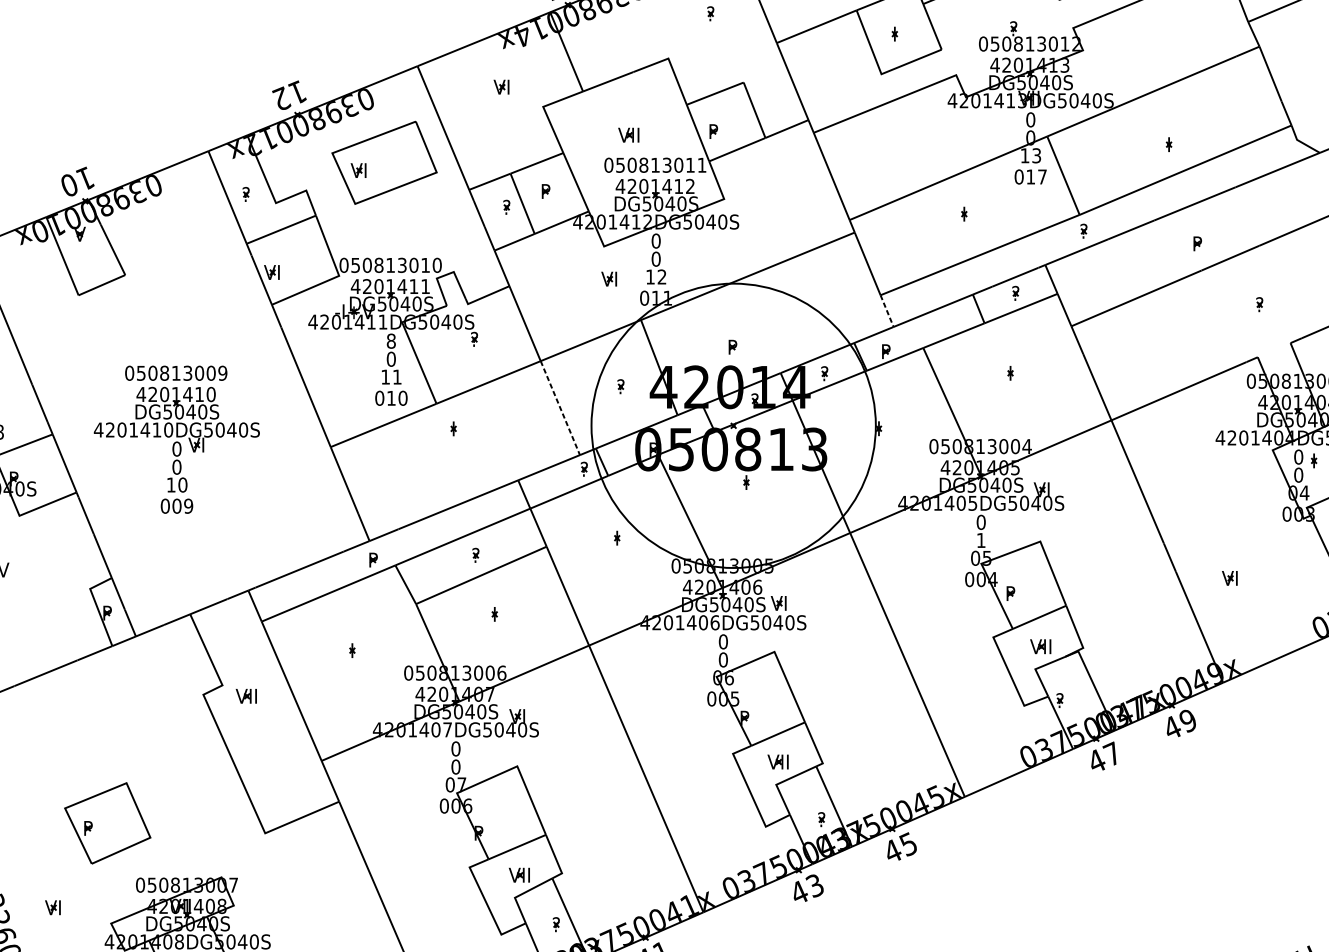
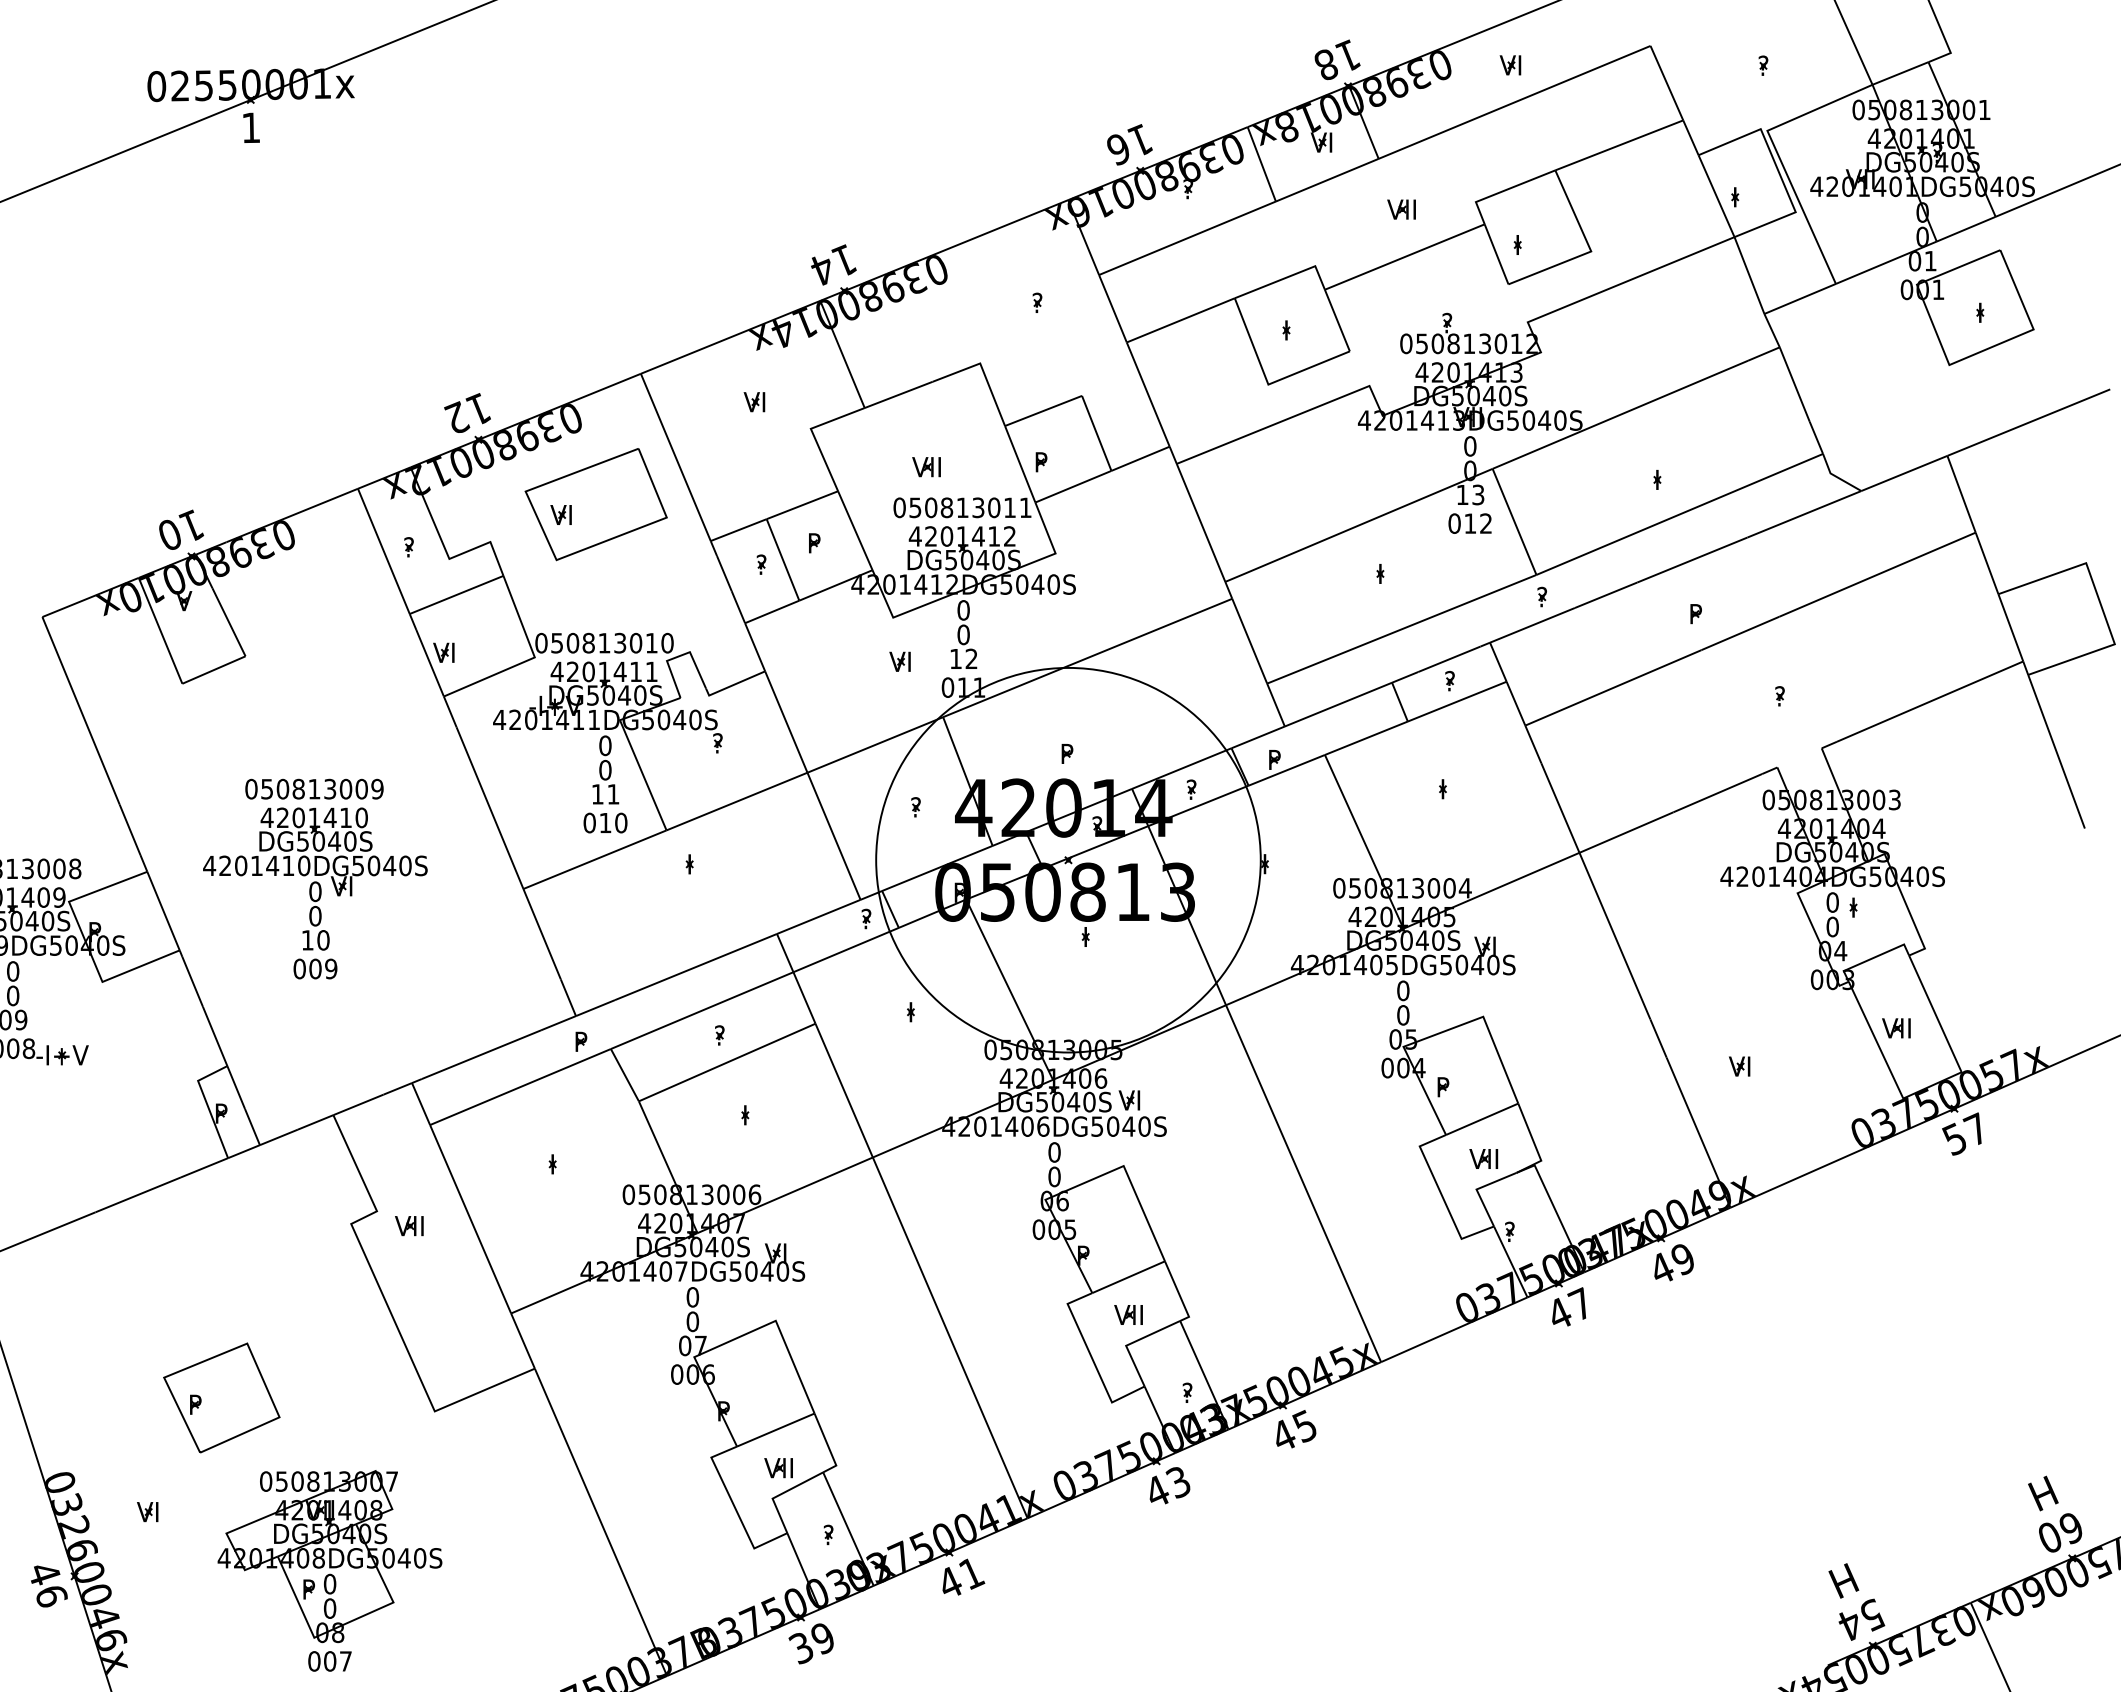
text: (1041, 176) -> (1485, 523), 017 -> 012
line: (887, 311) -> (1276, 705), dashed -> solid
text: (391, 341) -> (605, 745), 8 -> 0
line: (560, 408) -> (834, 836), dashed -> solid
text: (981, 540) -> (1403, 1015), 1 -> 0

